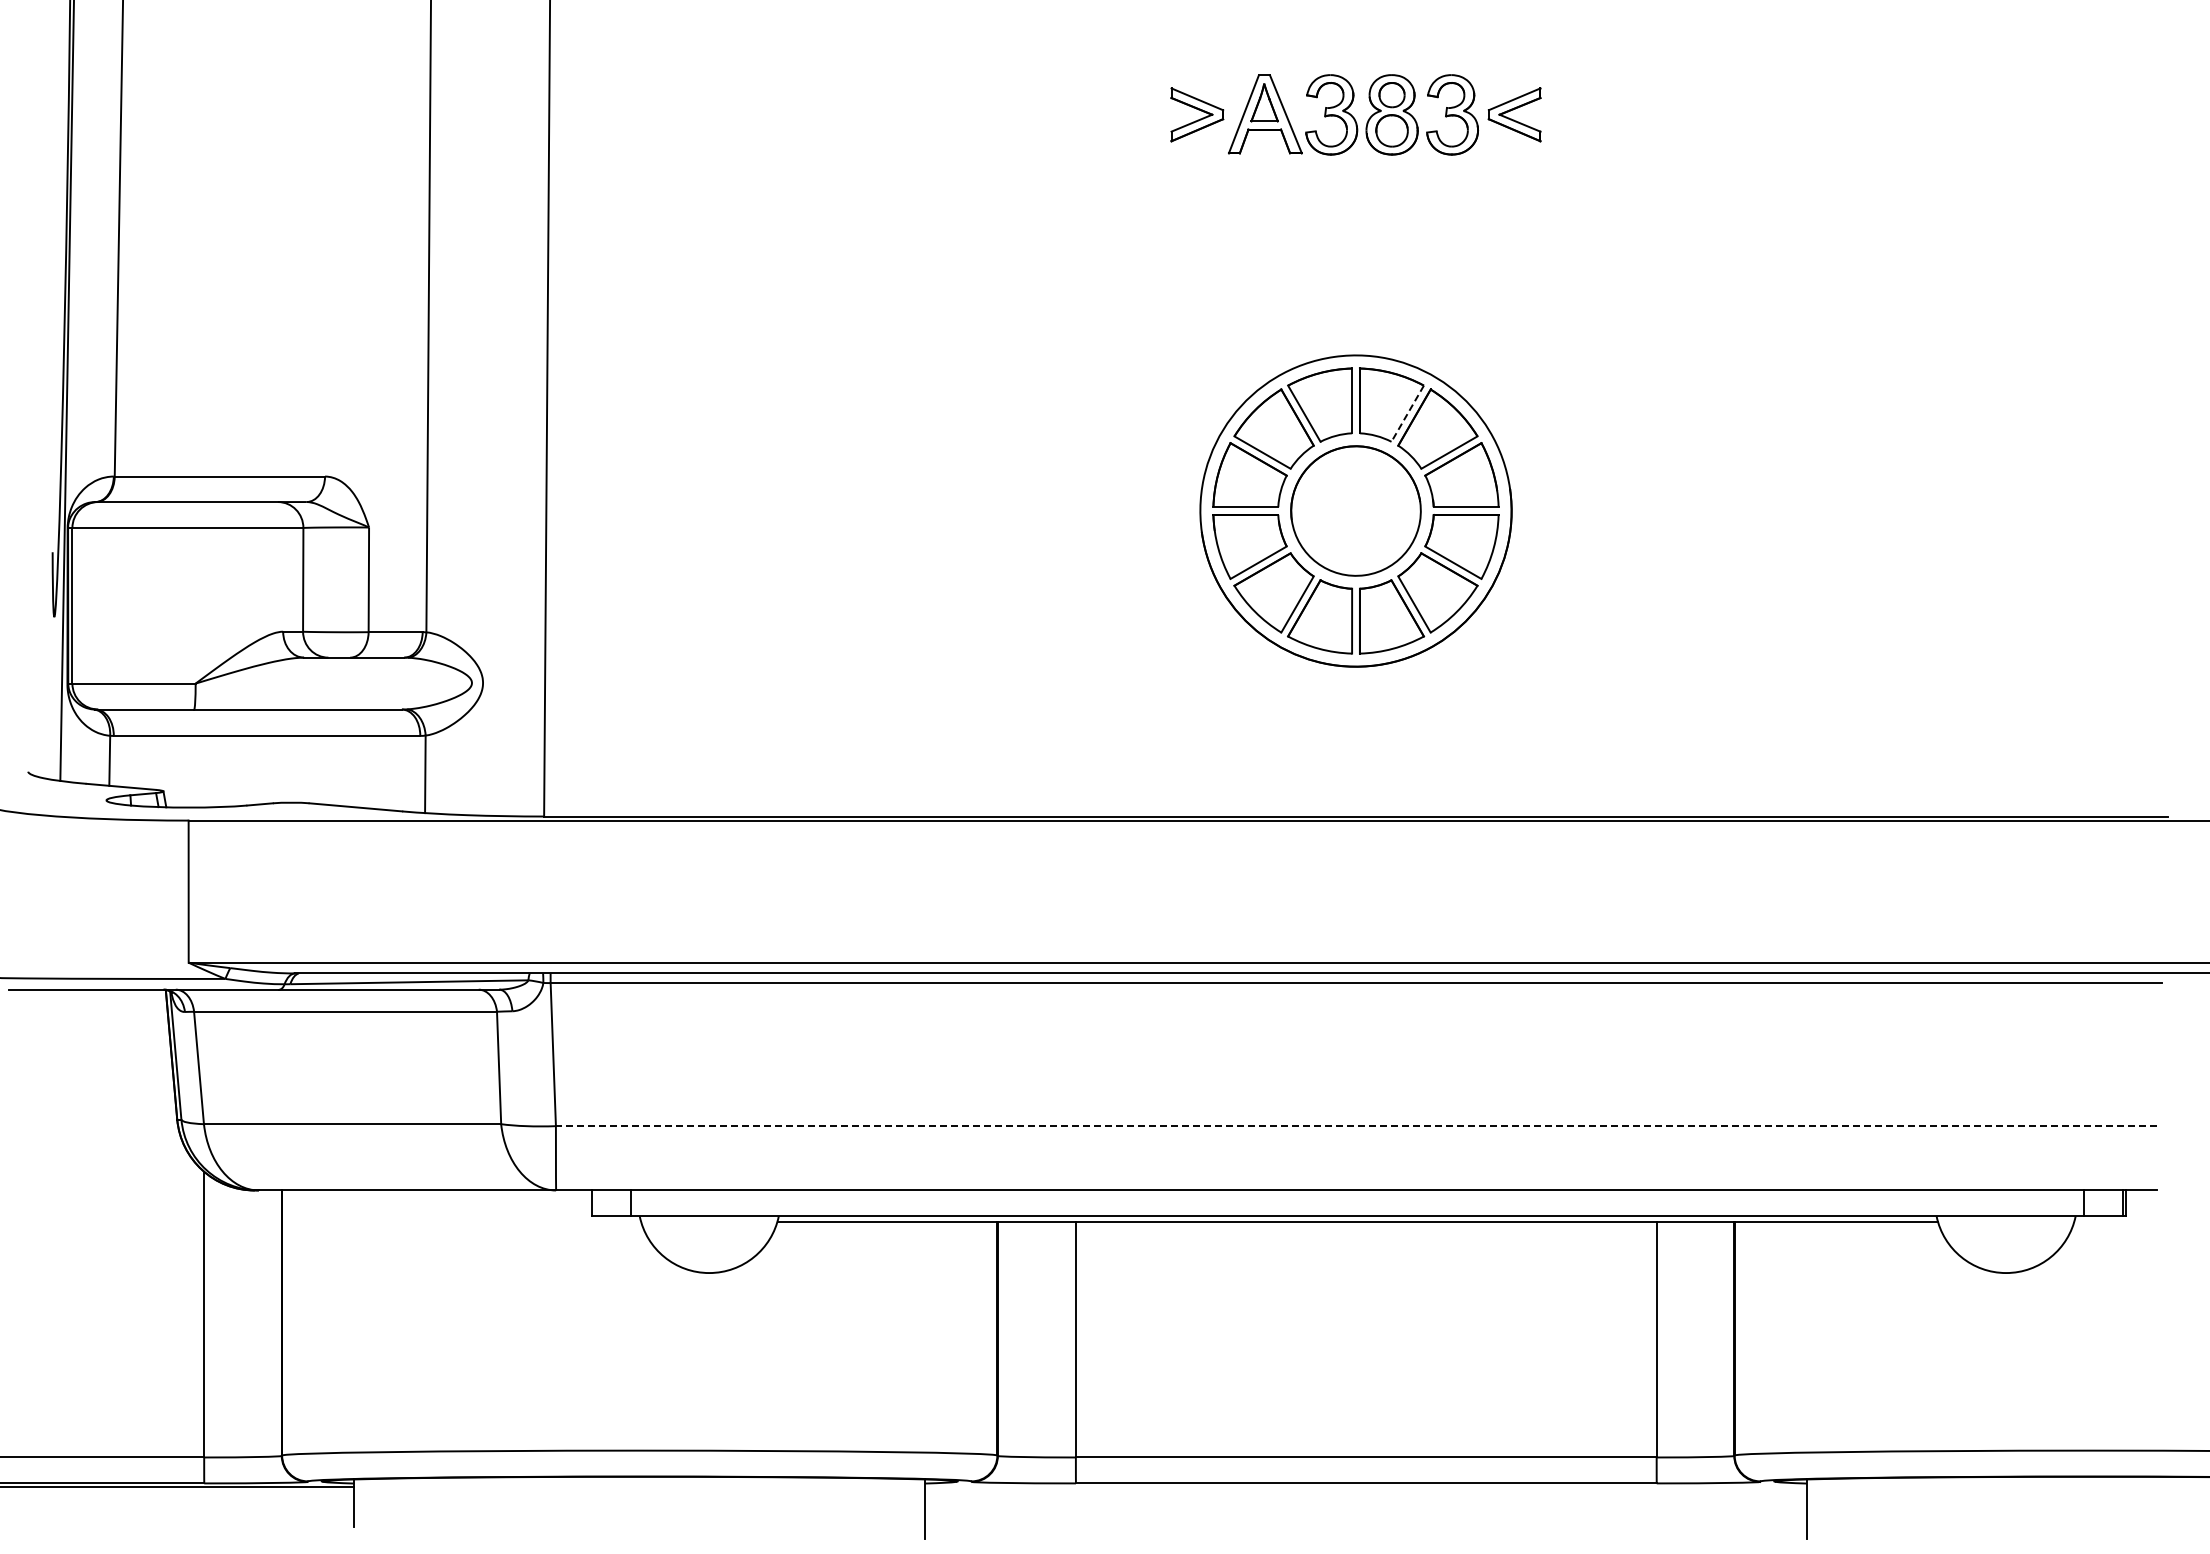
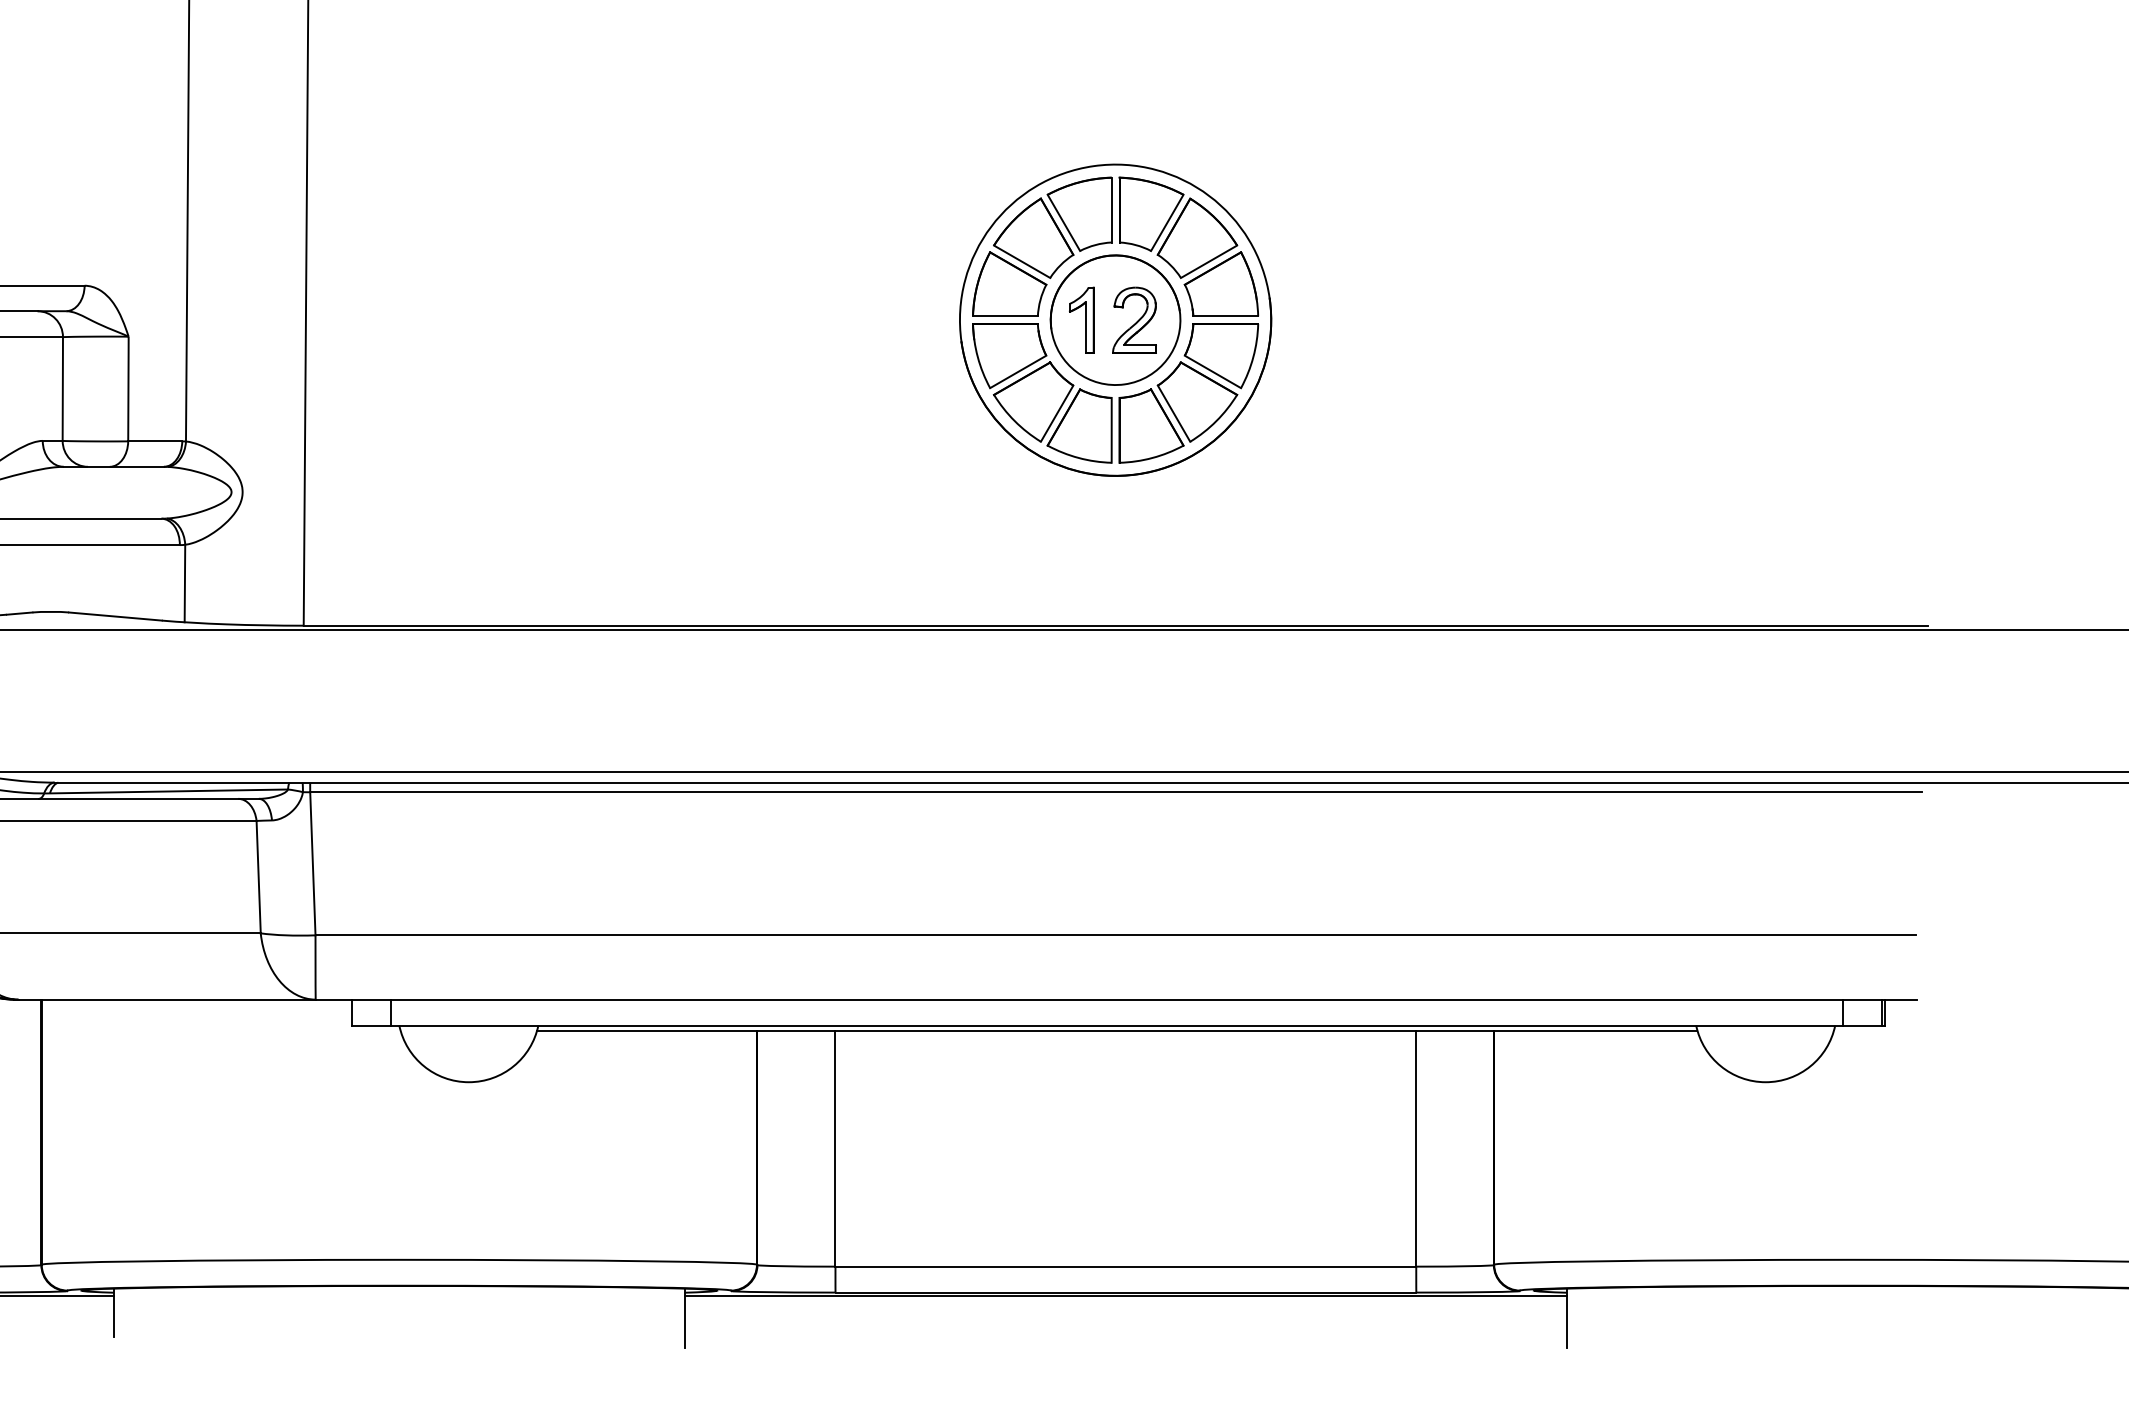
line: (1407, 414) -> (1167, 223), dashed -> solid
part: (1322, 510) -> (1082, 319), added
part: (1374, 510) -> (1134, 319), added
line: (1355, 1126) -> (1115, 935), dashed -> solid
line: (1365, 1487) -> (1125, 1296), added

